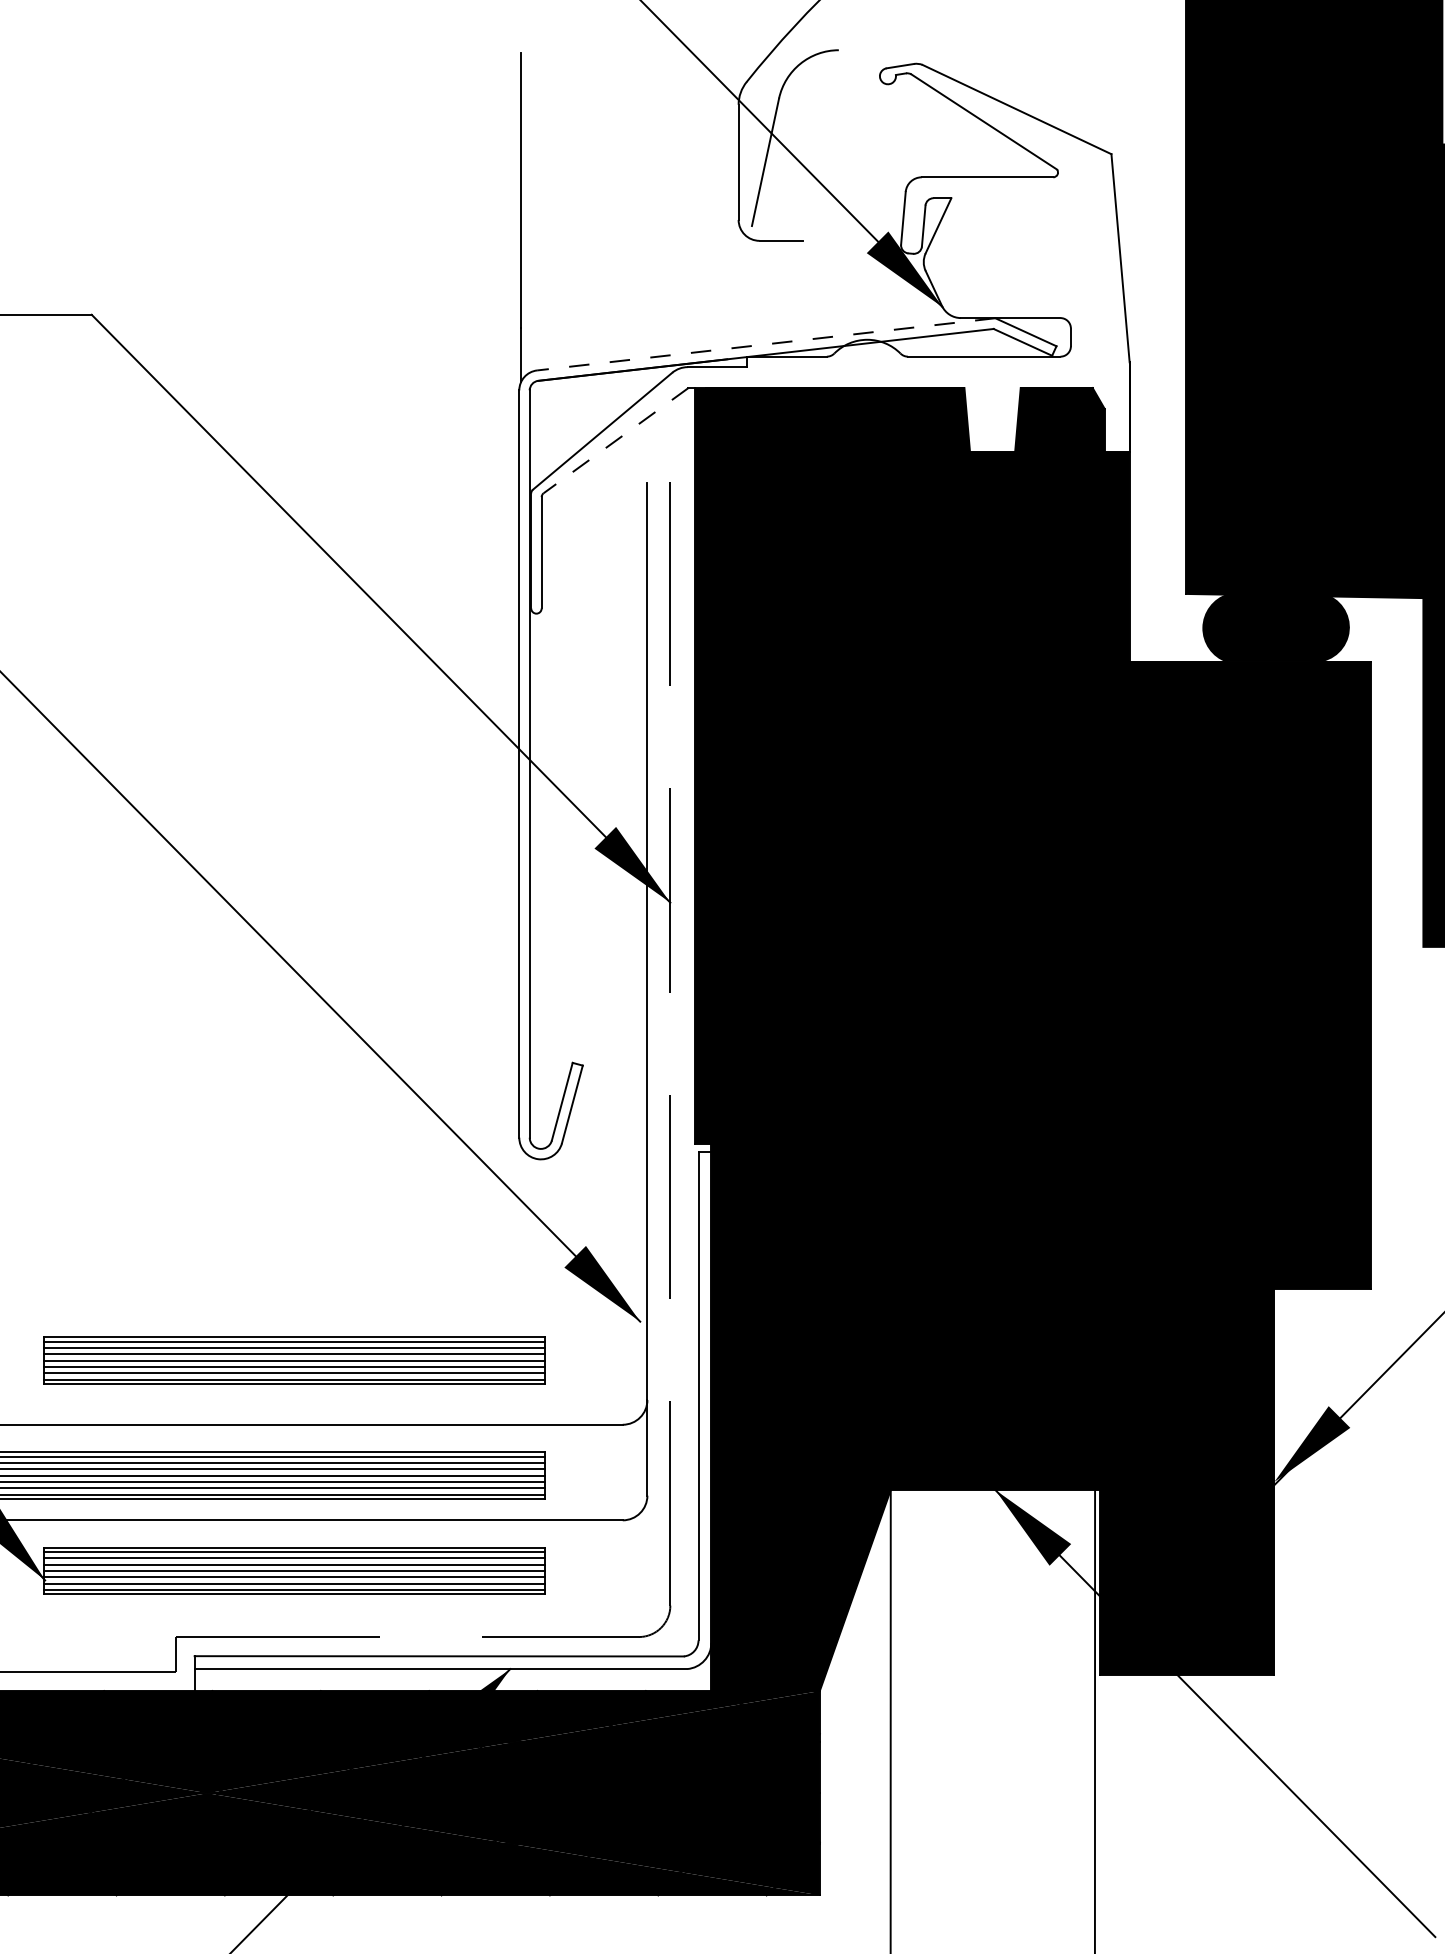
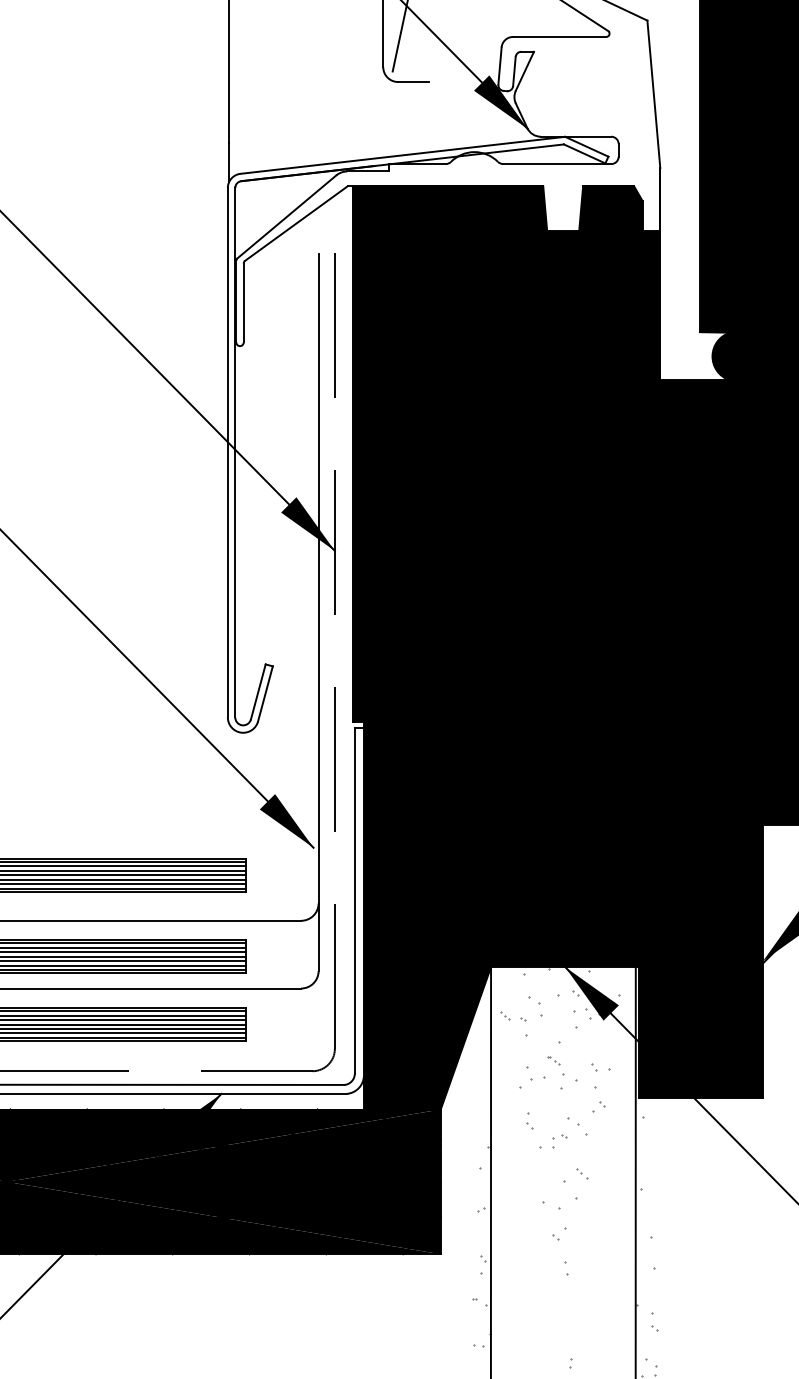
line: (766, 344) -> (403, 155), dashed -> solid
line: (615, 440) -> (296, 223), dashed -> solid
hatch: (996, 1707) -> (565, 1121), added

